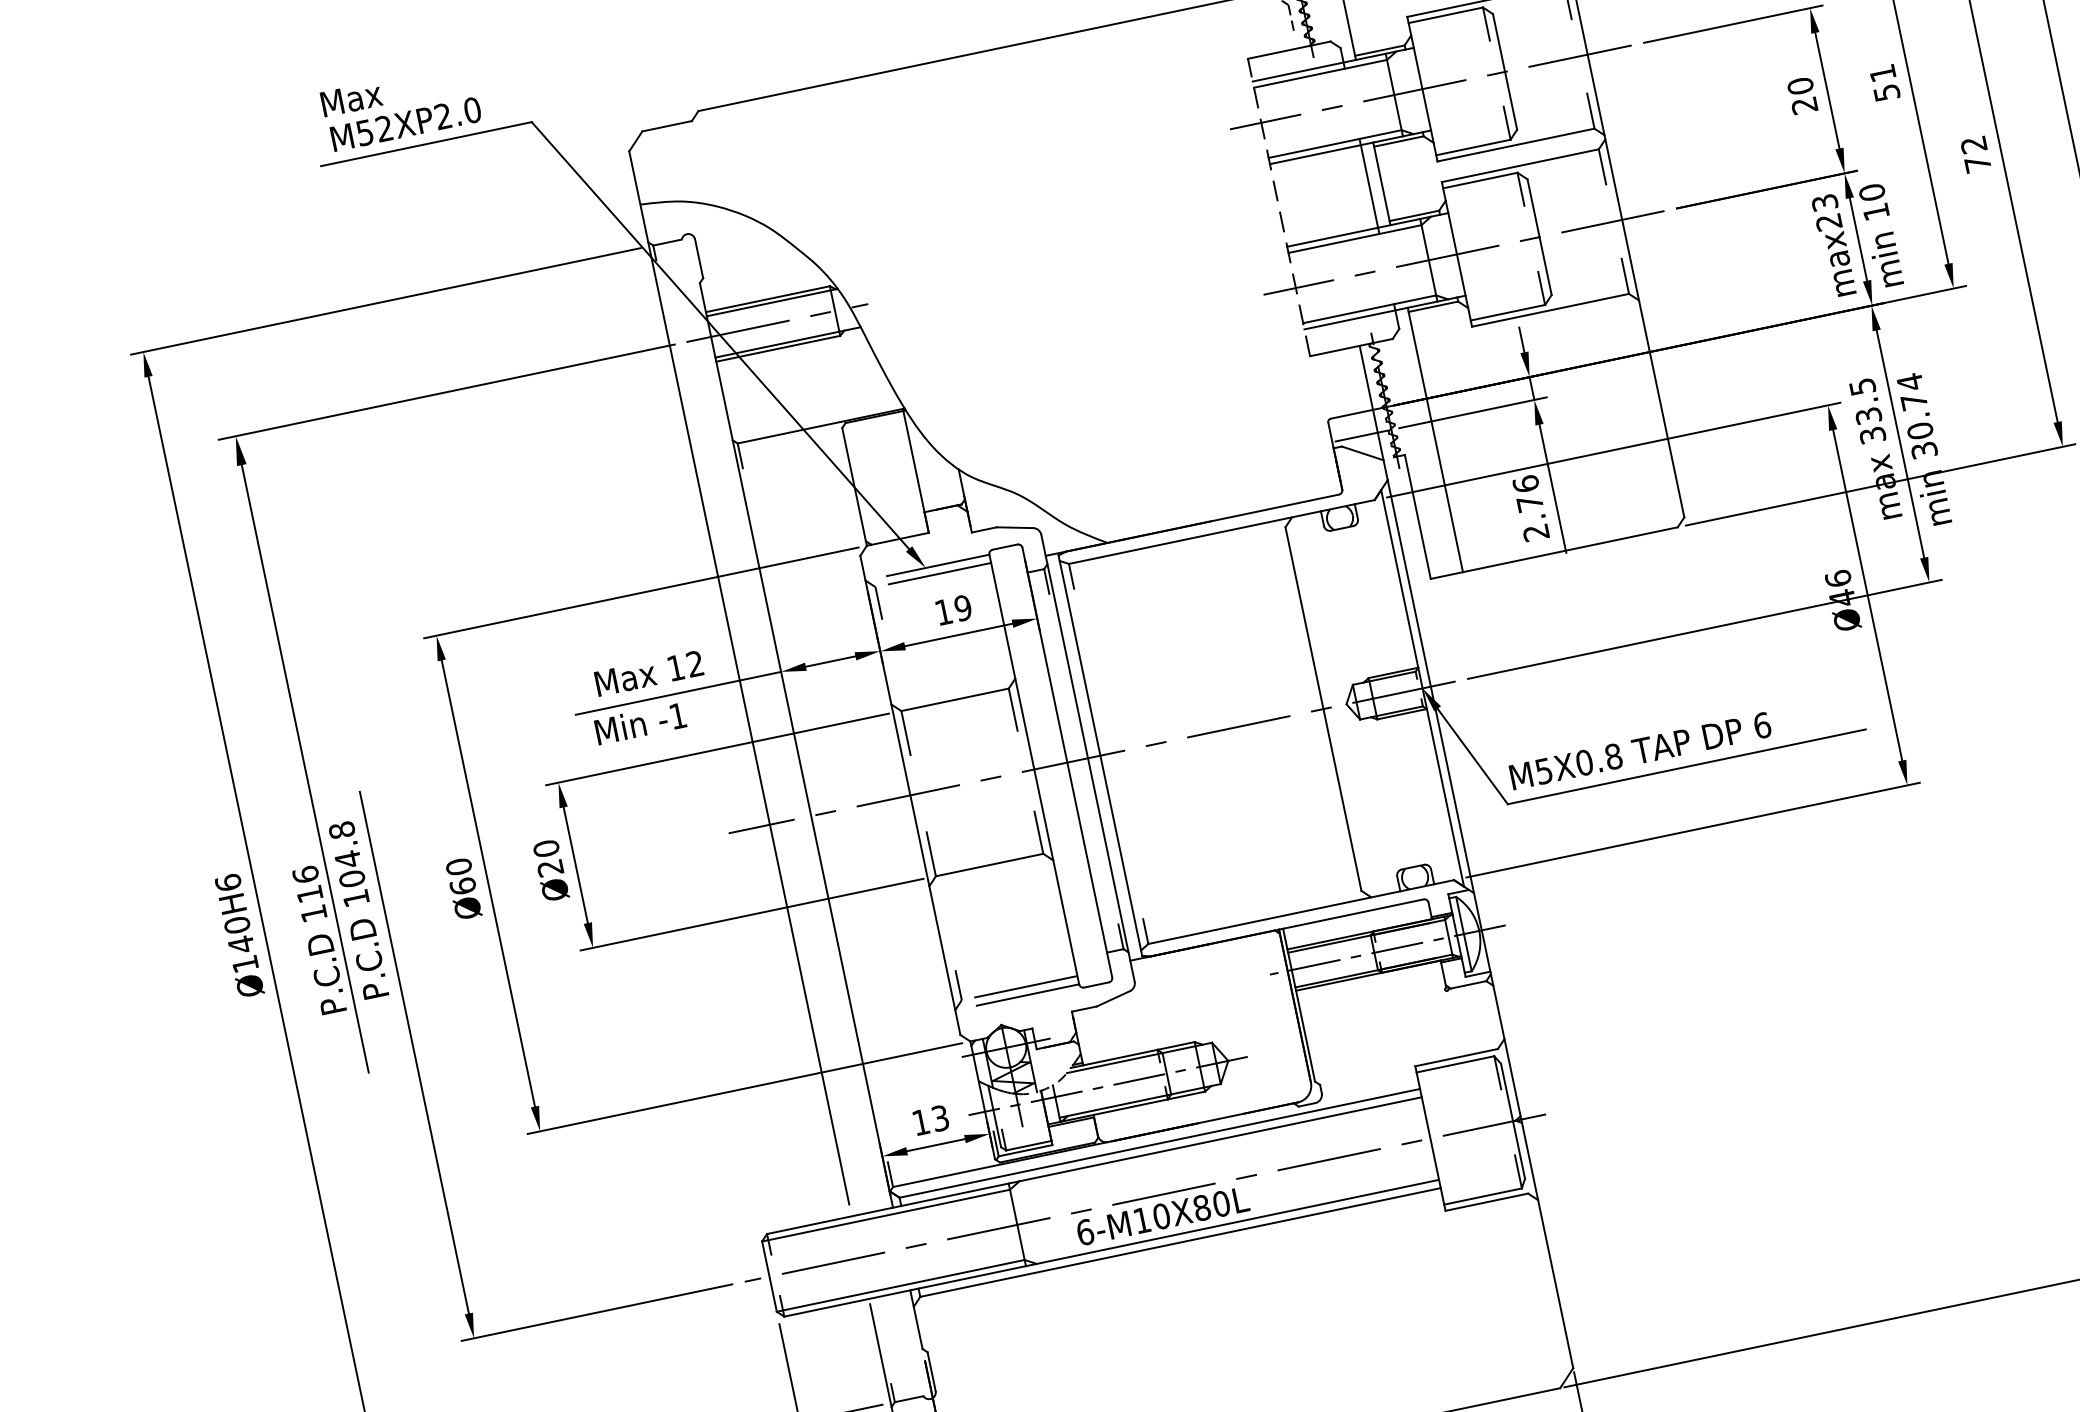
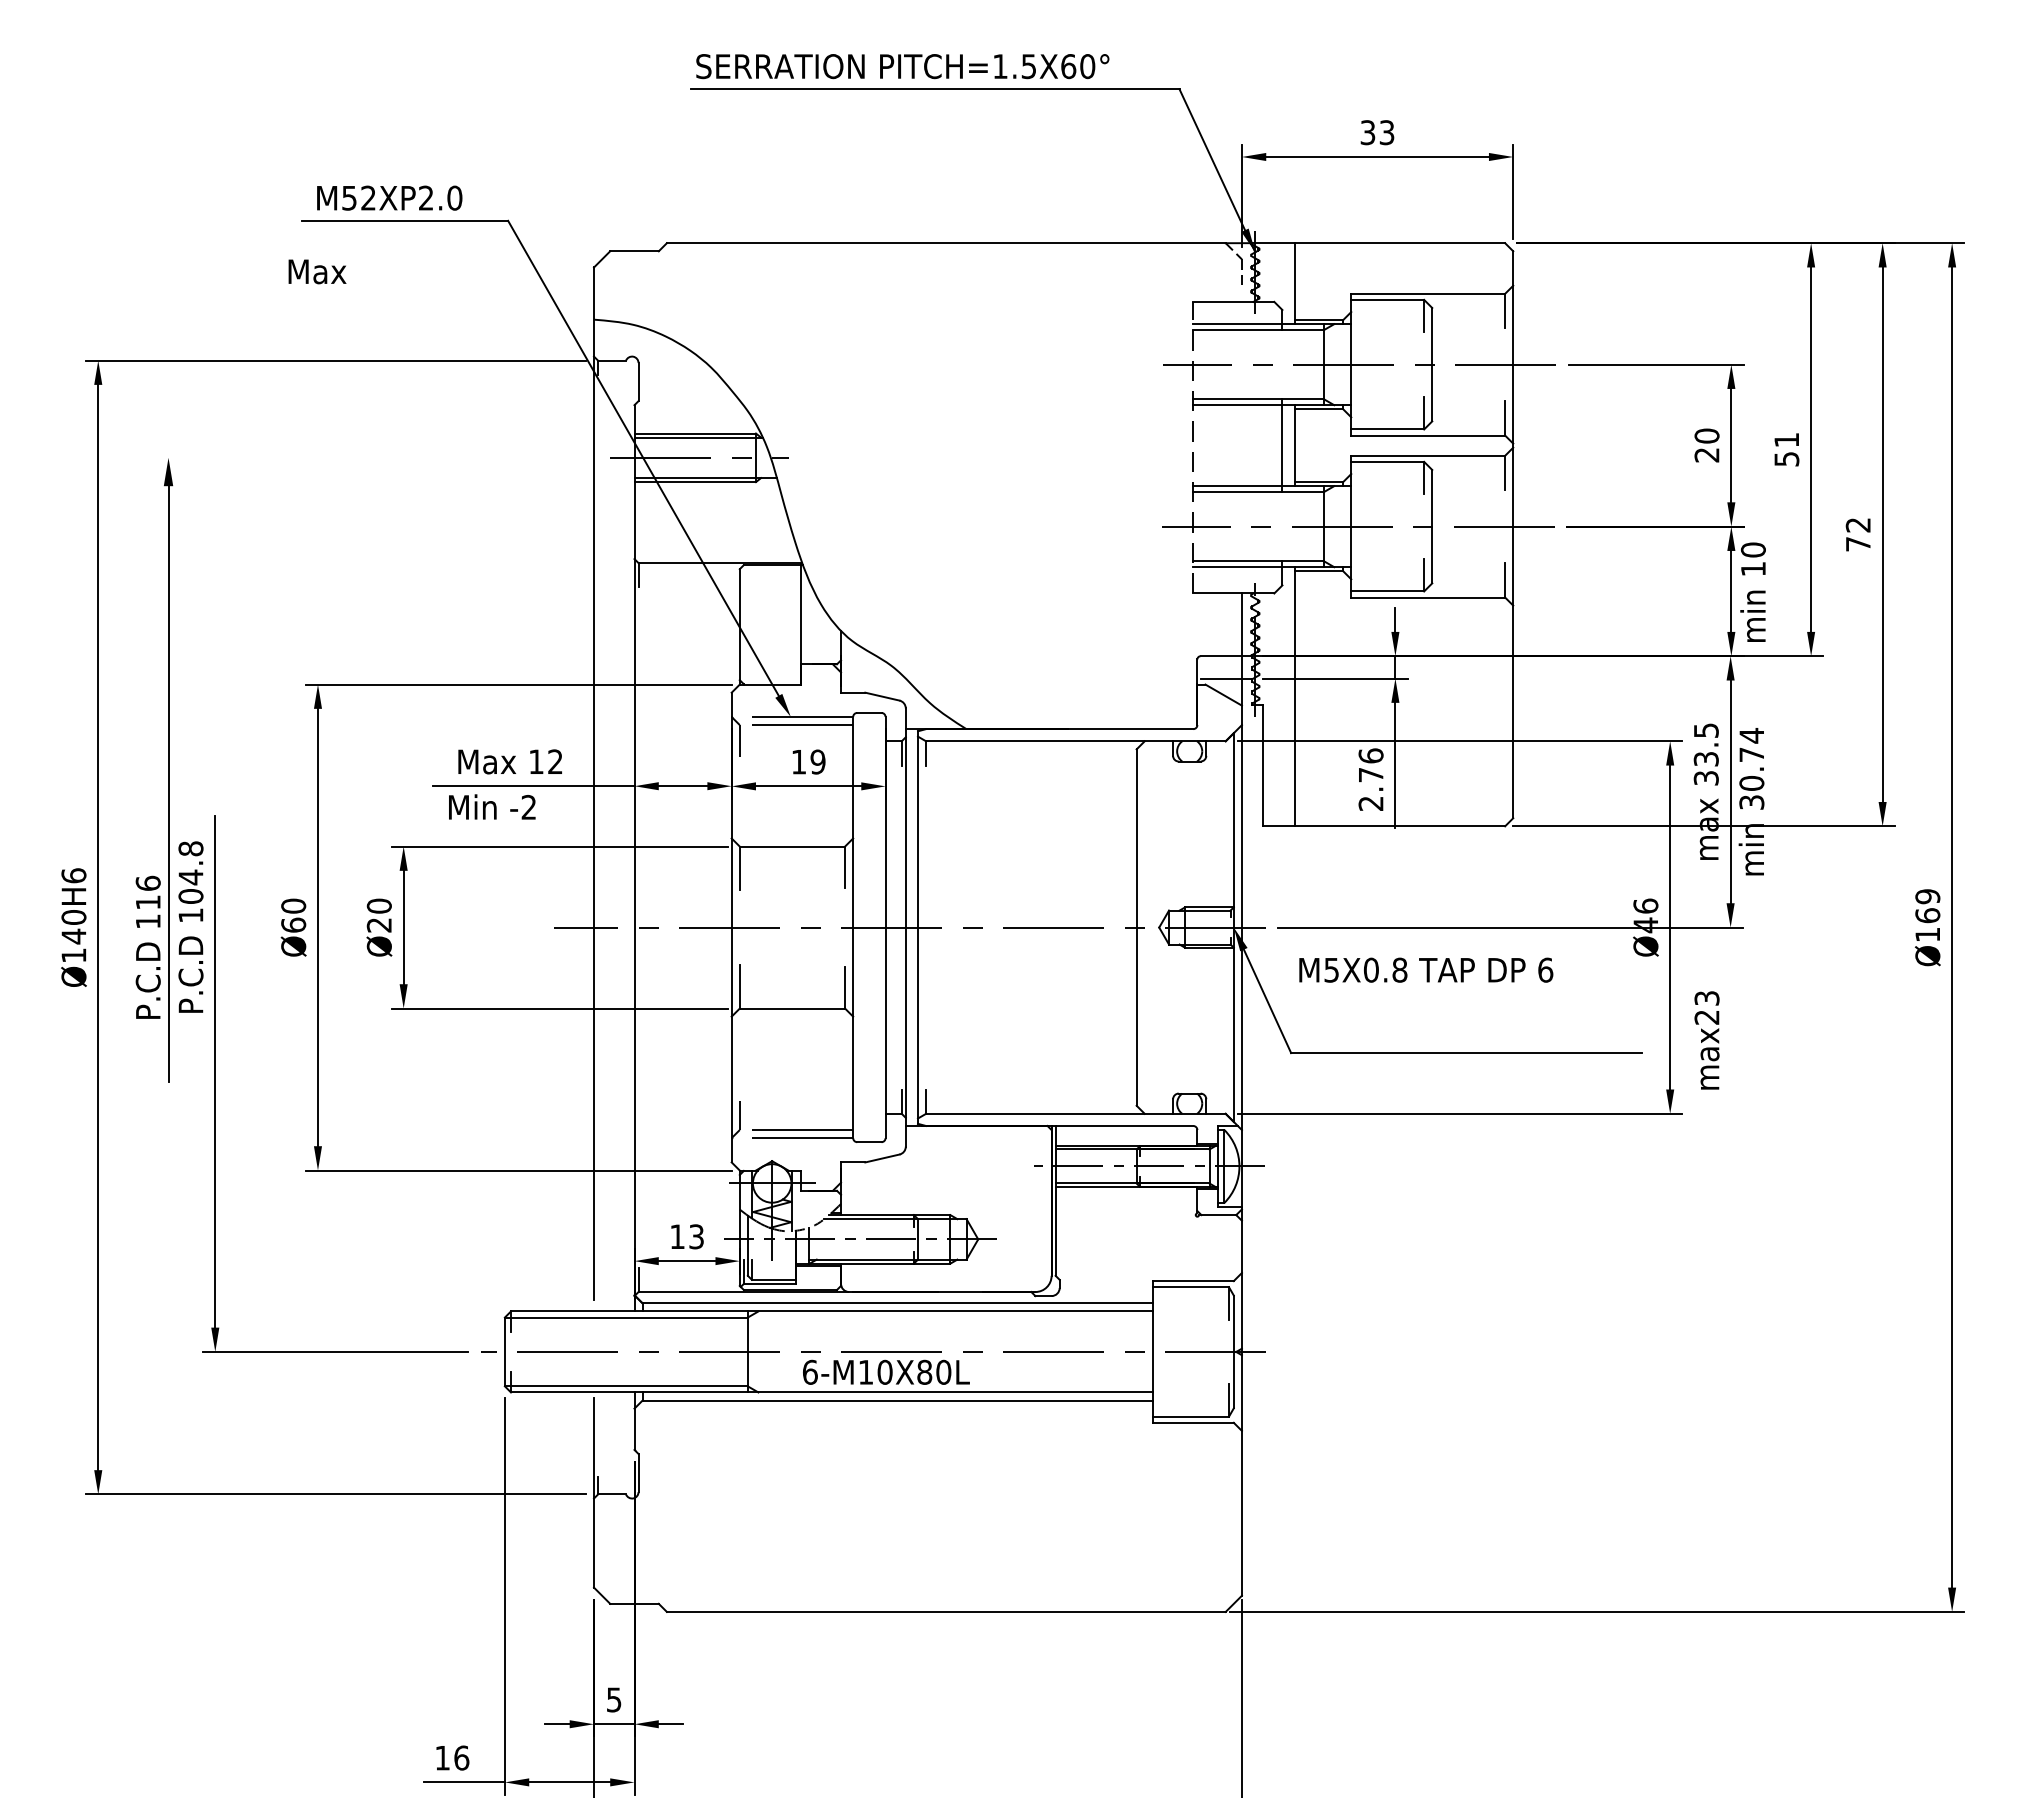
text: (351, 98) -> (317, 271), moved
text: (1833, 245) -> (1706, 1040), moved
line: (445, 392) -> (374, 457), removed
text: (677, 715) -> (528, 806), -1 -> -2
text: (1640, 750) -> (1426, 969), moved

